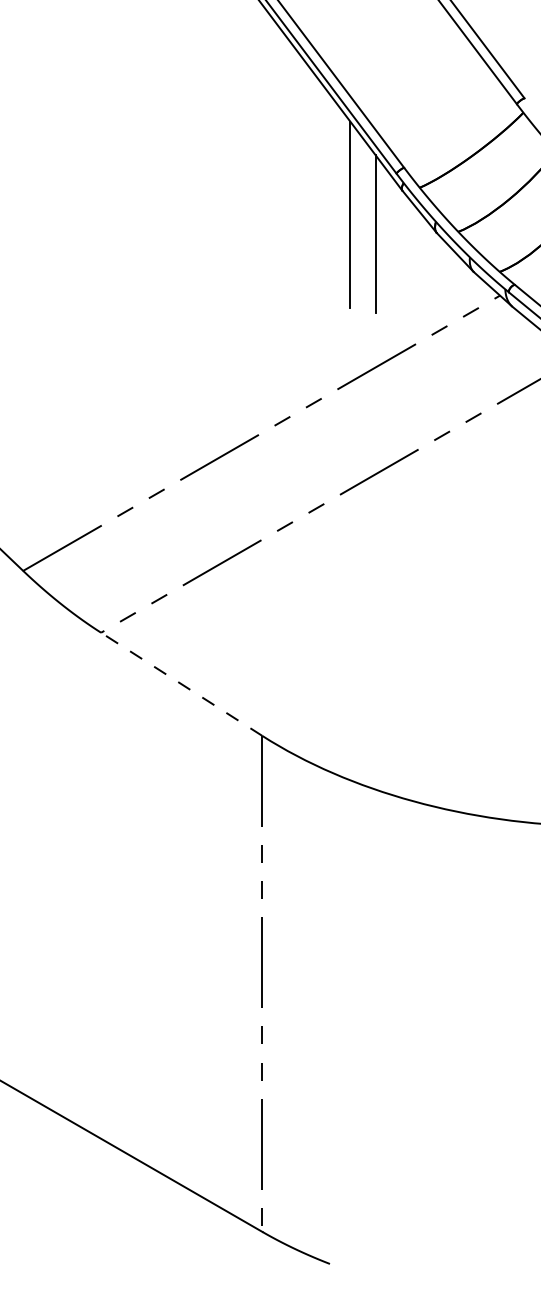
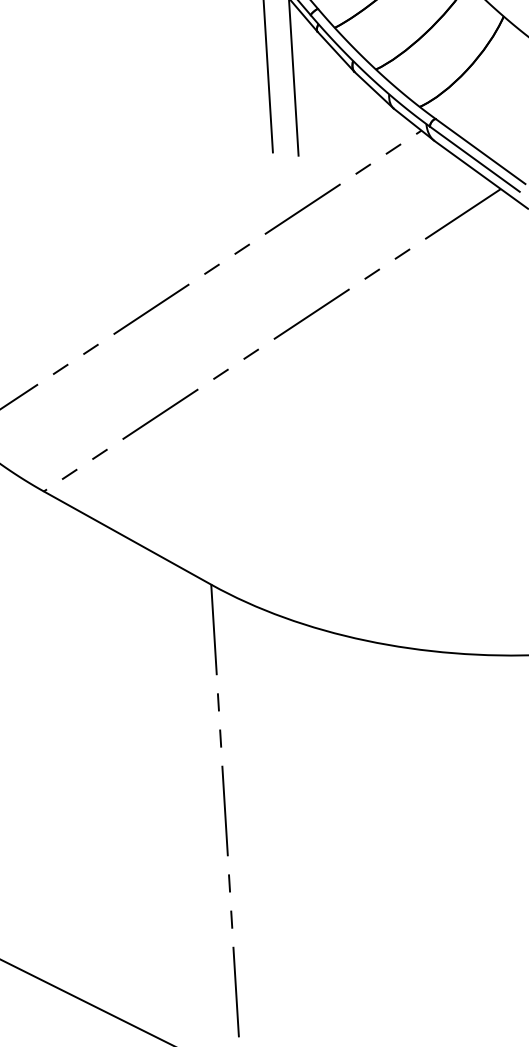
line: (181, 684) -> (127, 538), dashed -> solid

